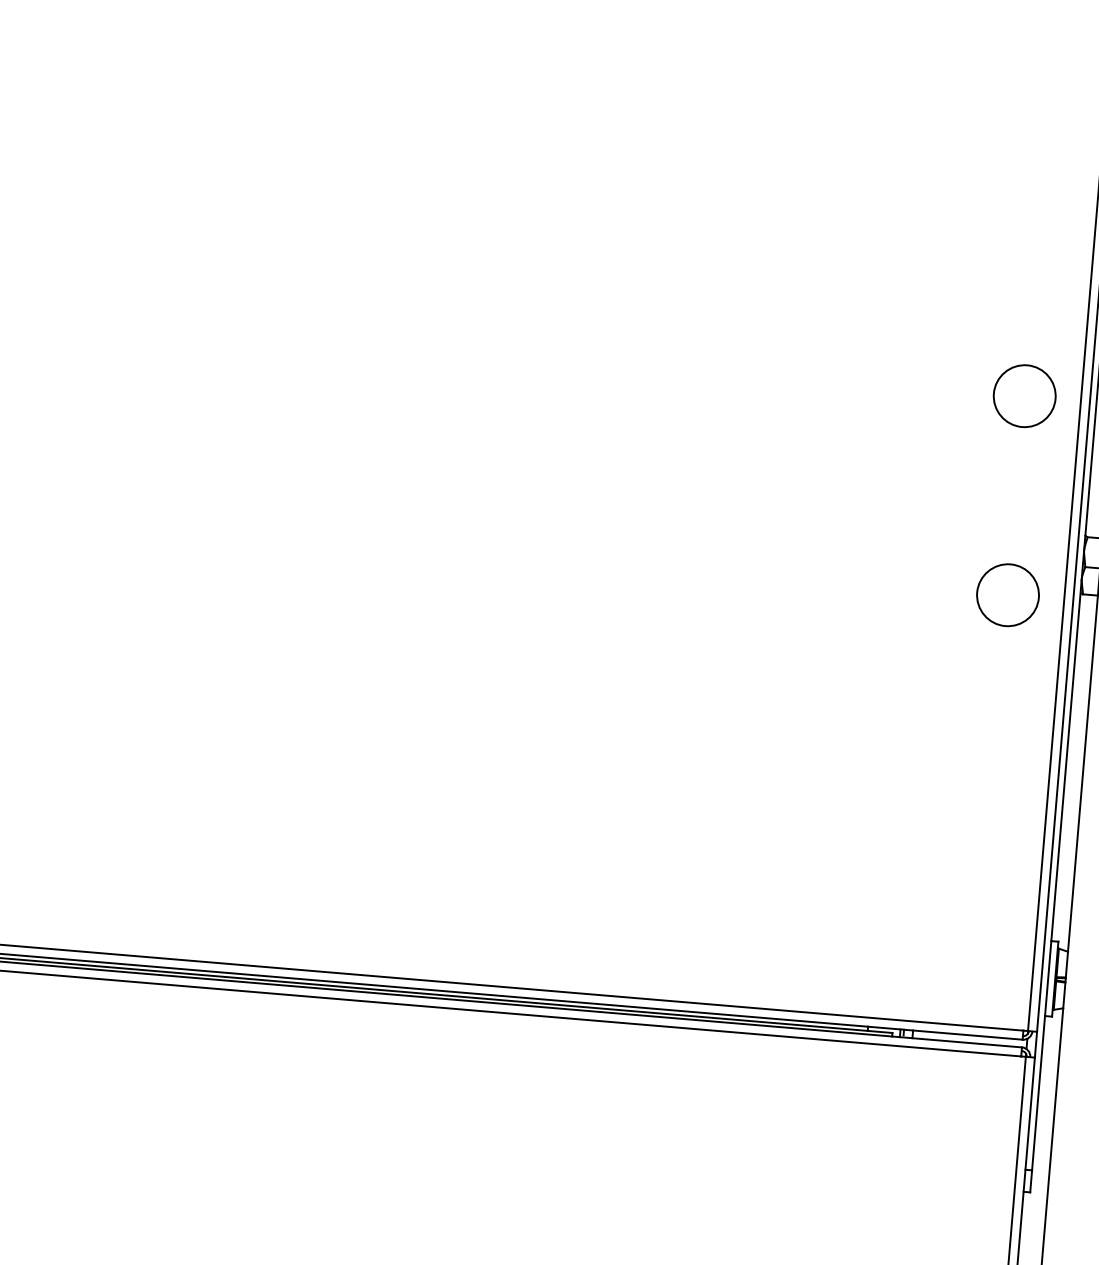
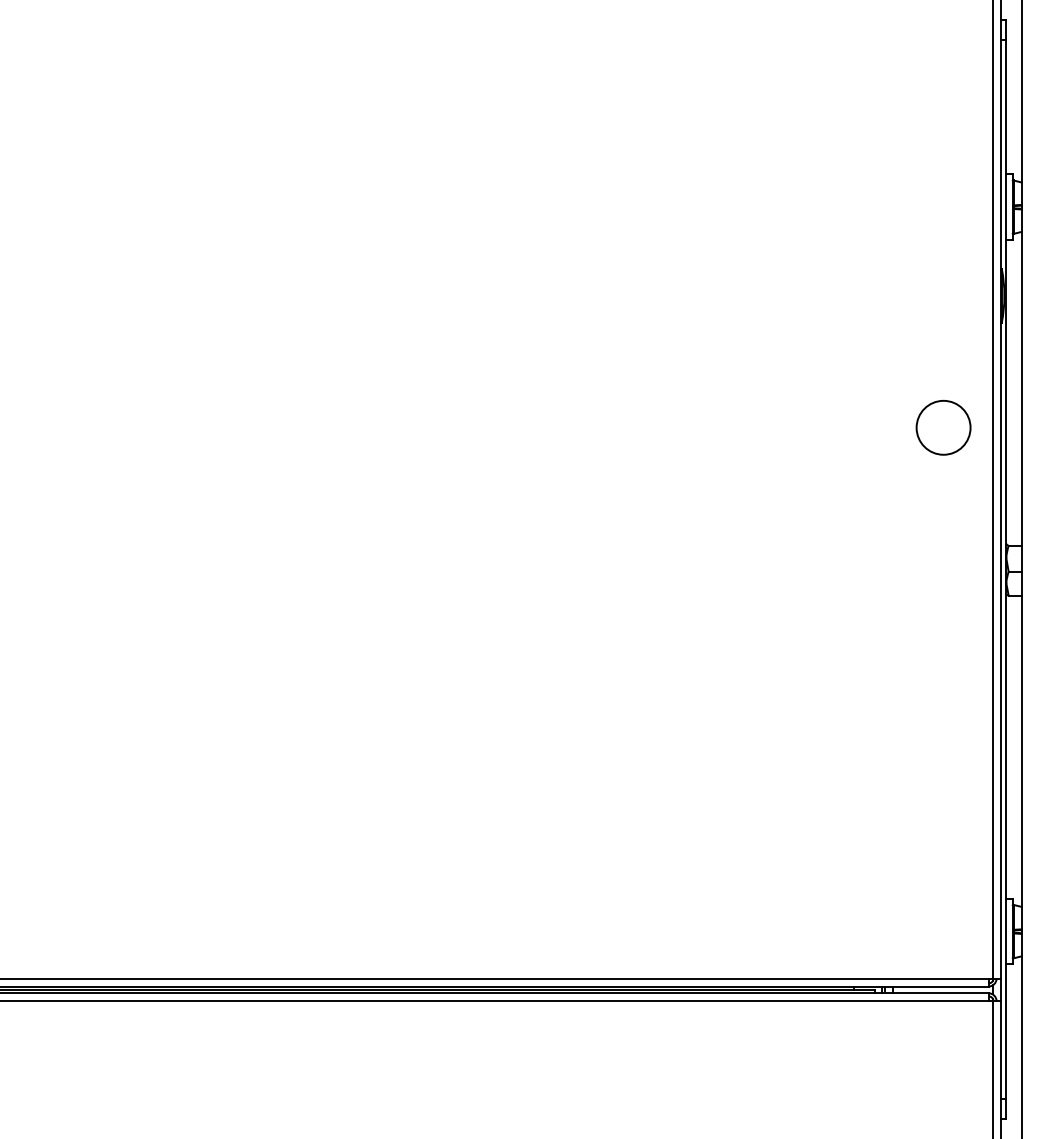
circle: (1007, 594) -> (943, 601), removed

